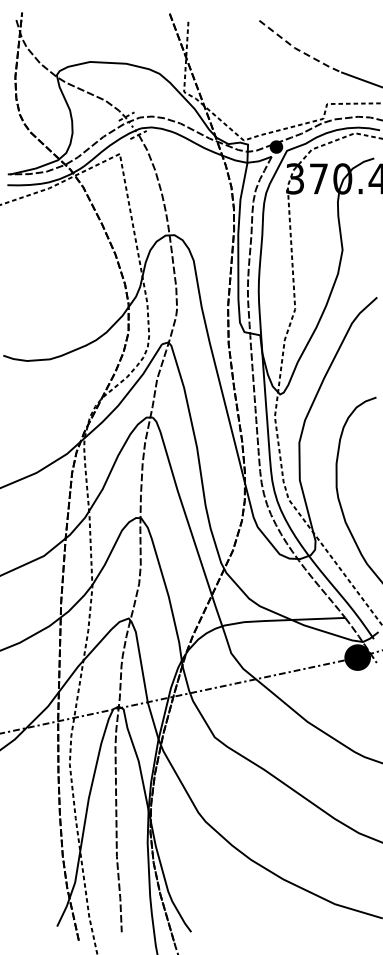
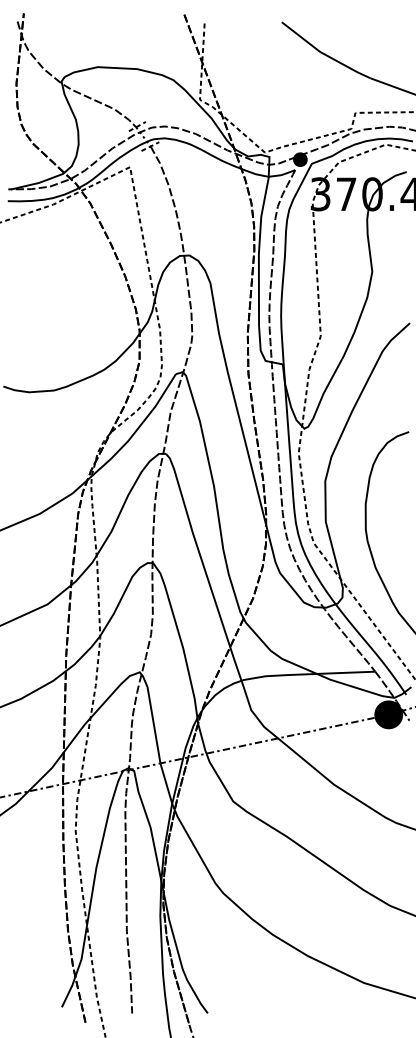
line: (298, 50) -> (324, 54), dashed -> solid

